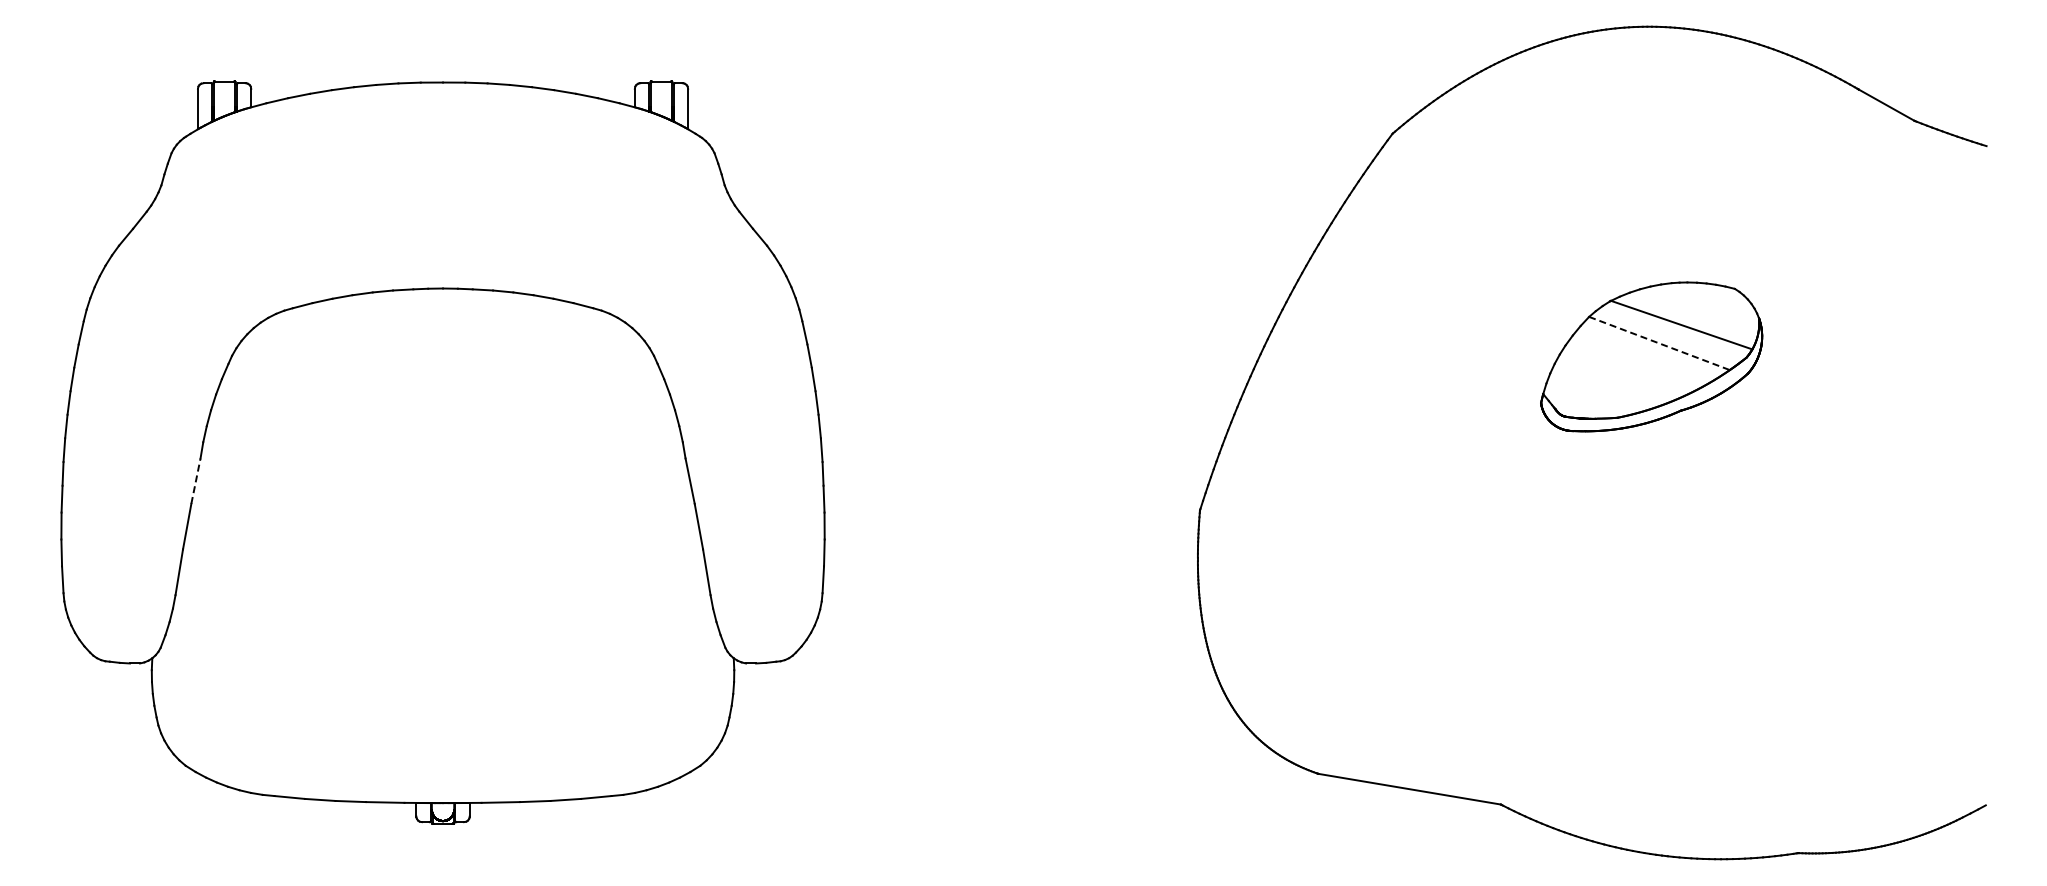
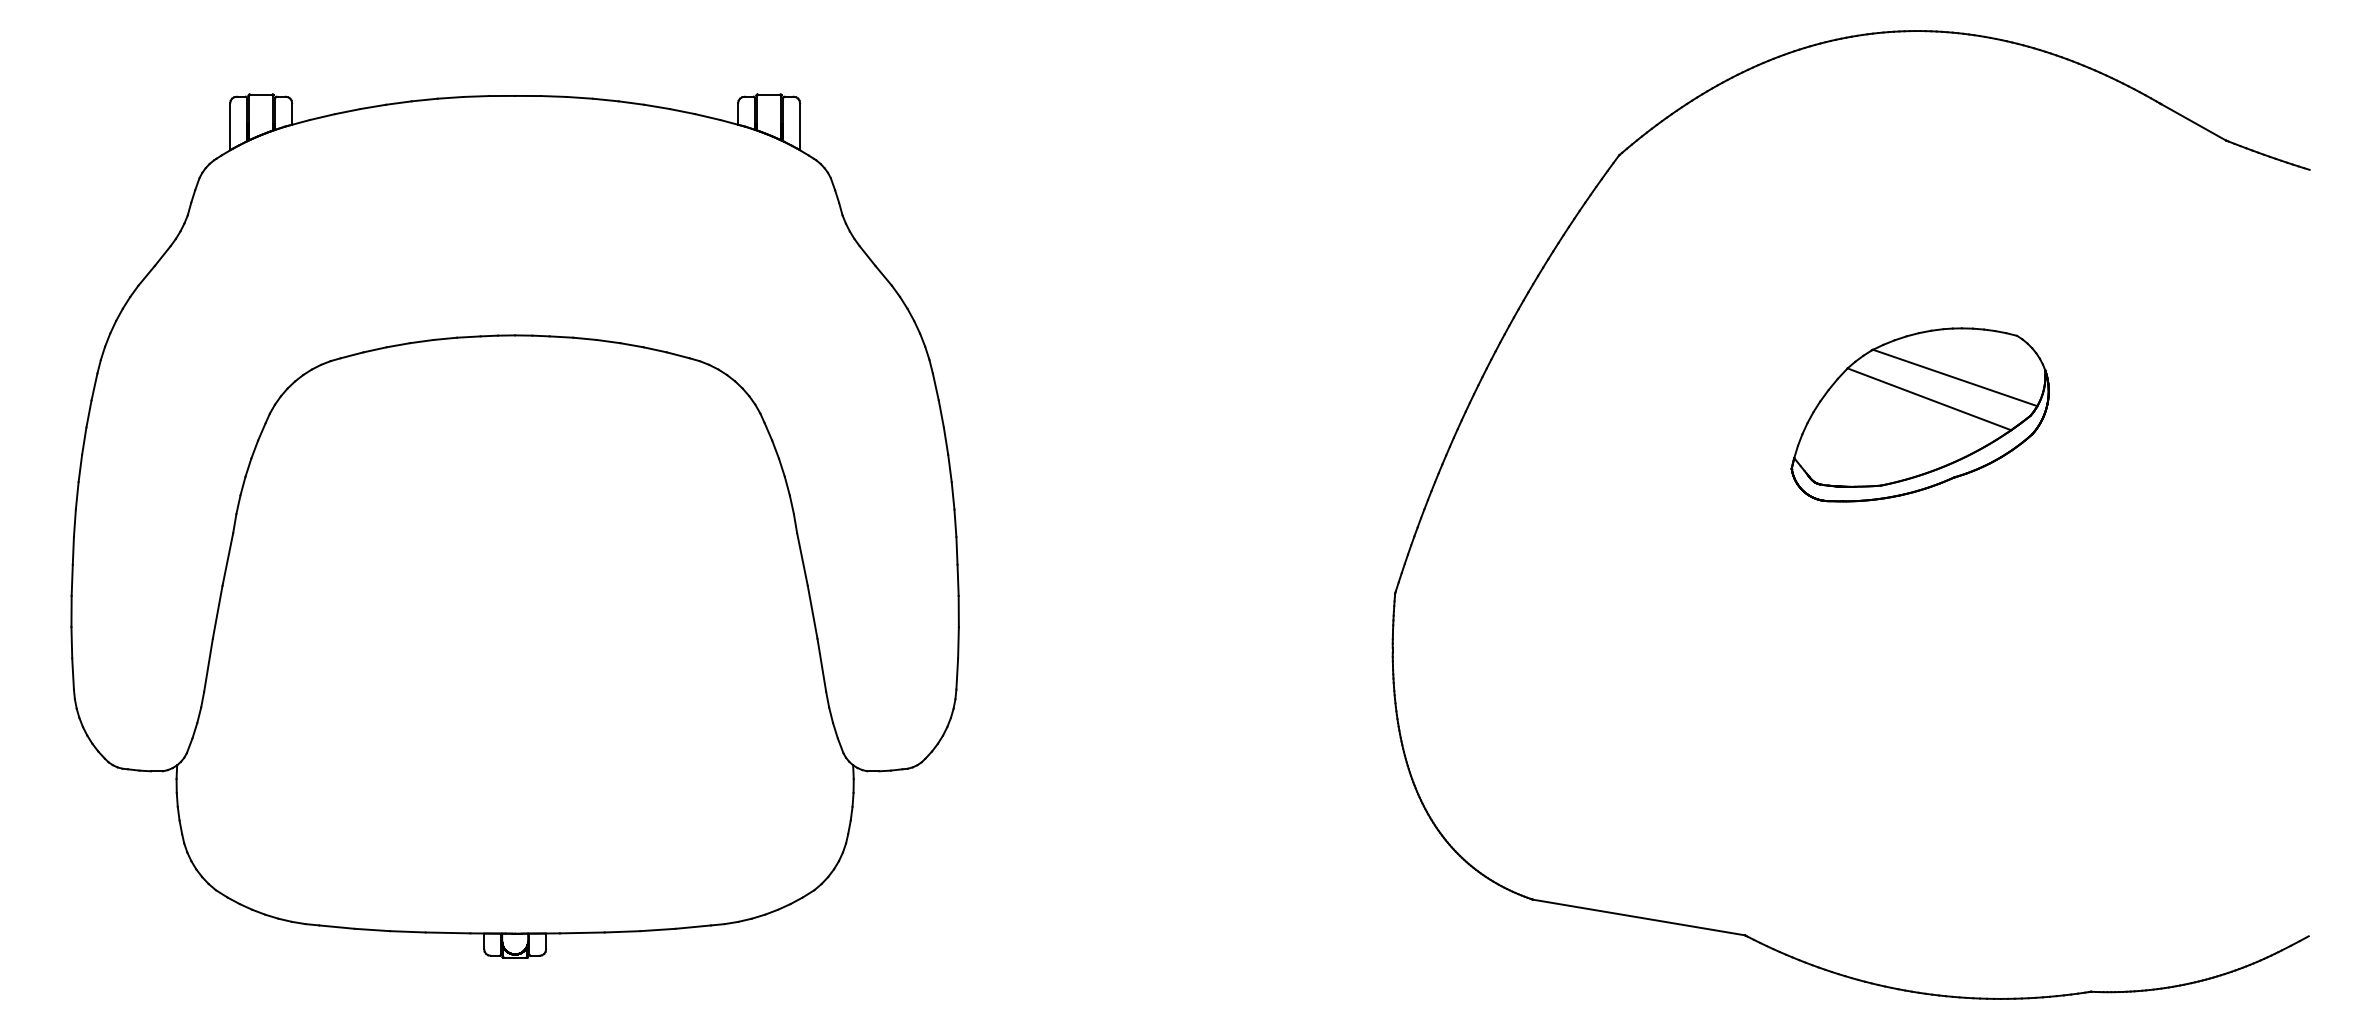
line: (1659, 343) -> (1929, 399), dashed -> solid
line: (196, 480) -> (228, 558), dashed -> solid

